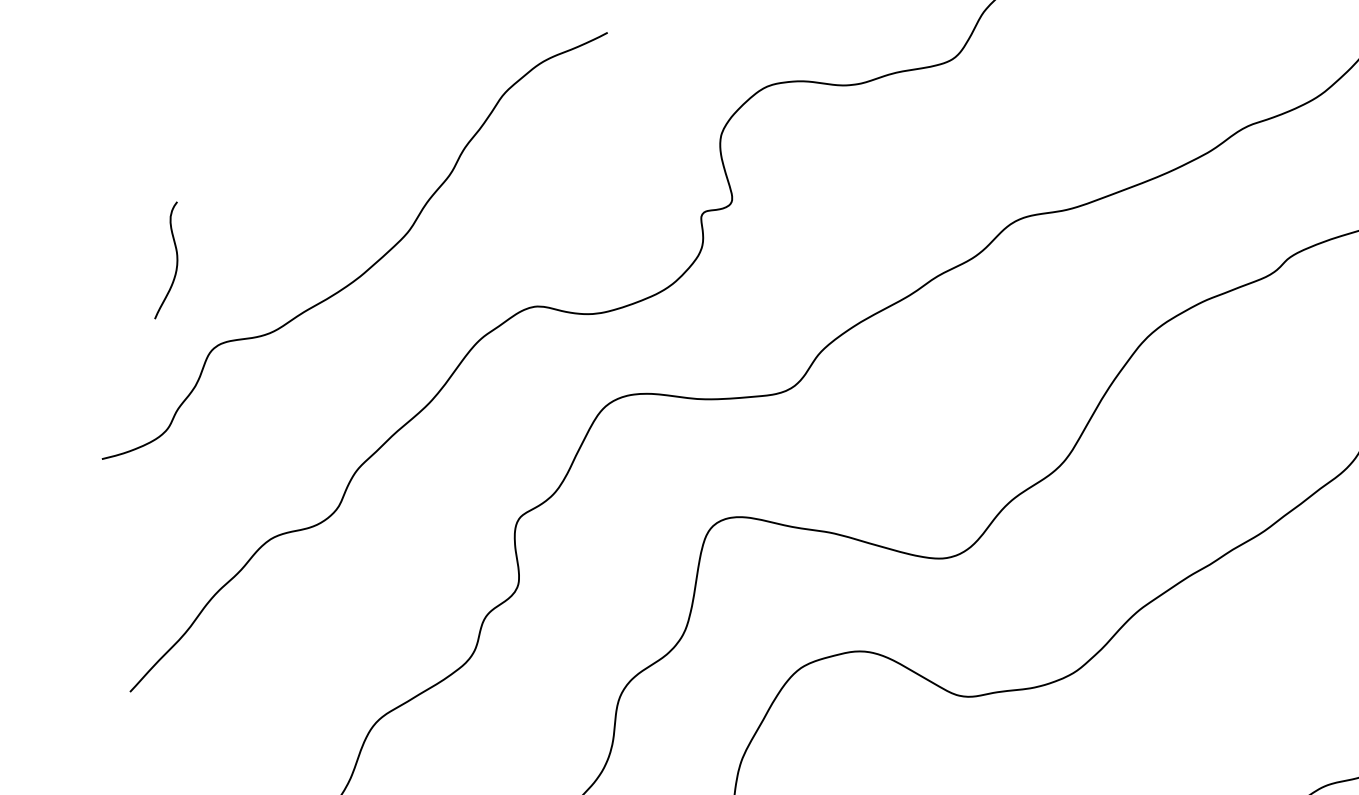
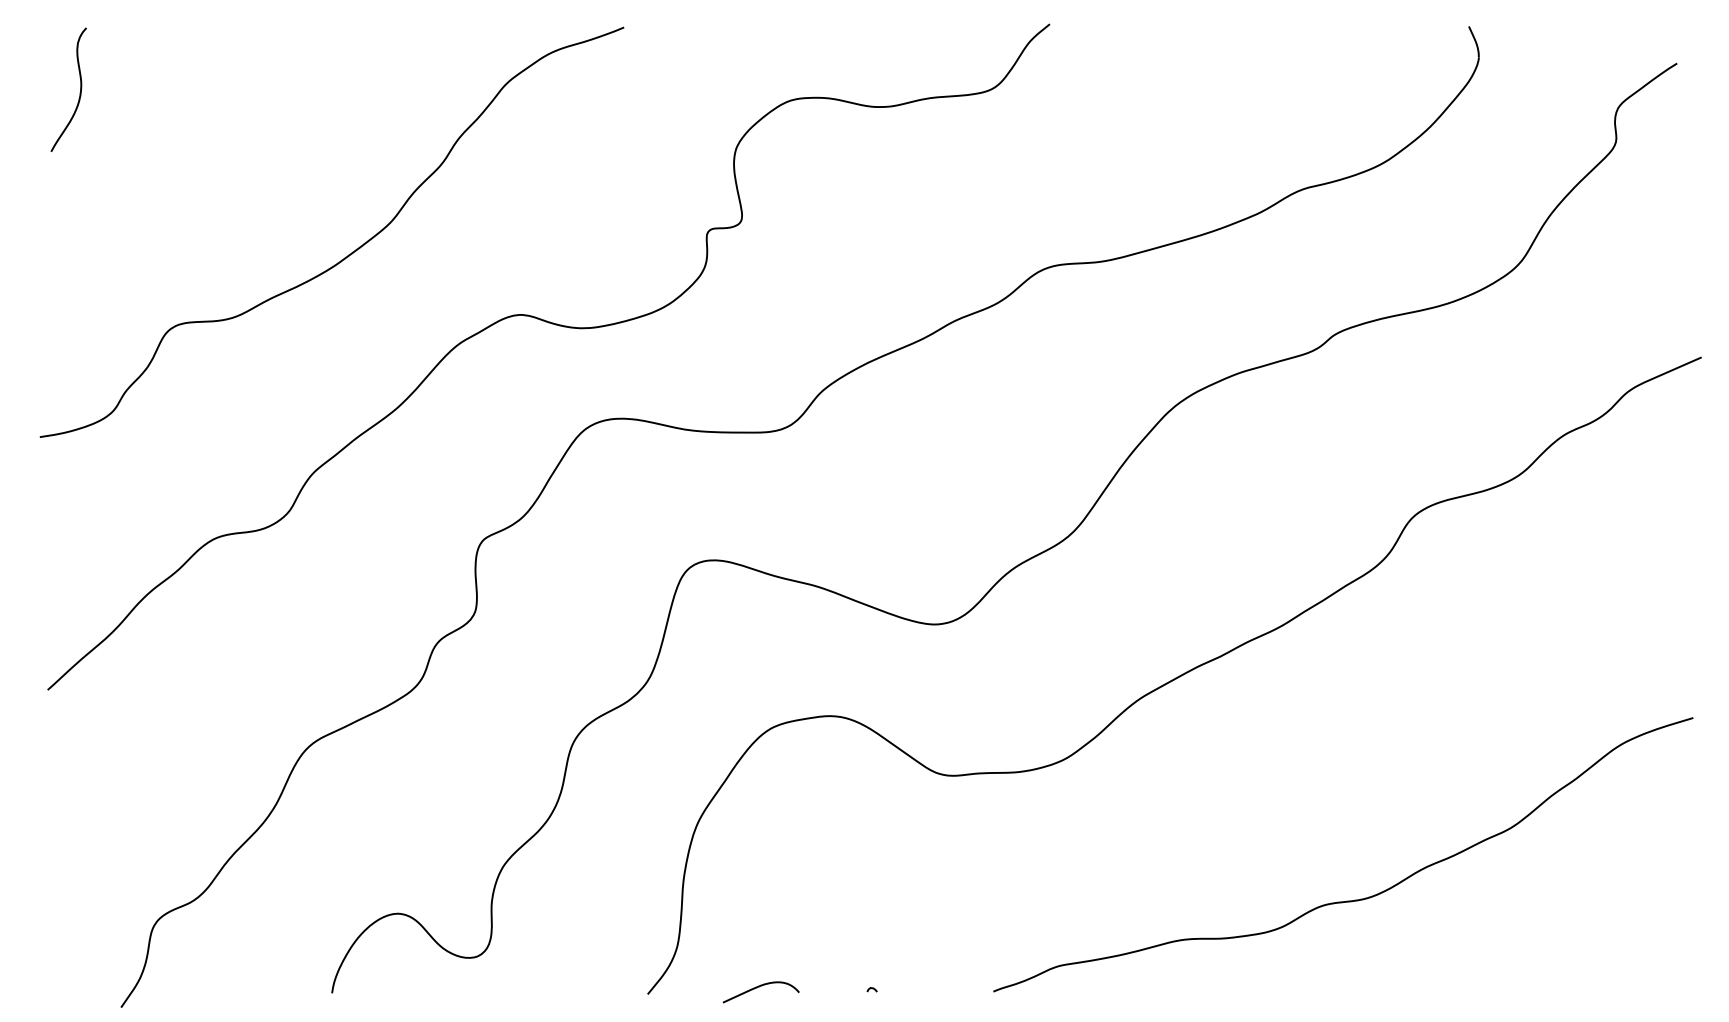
curve: (176, 262) -> (79, 92), moved

